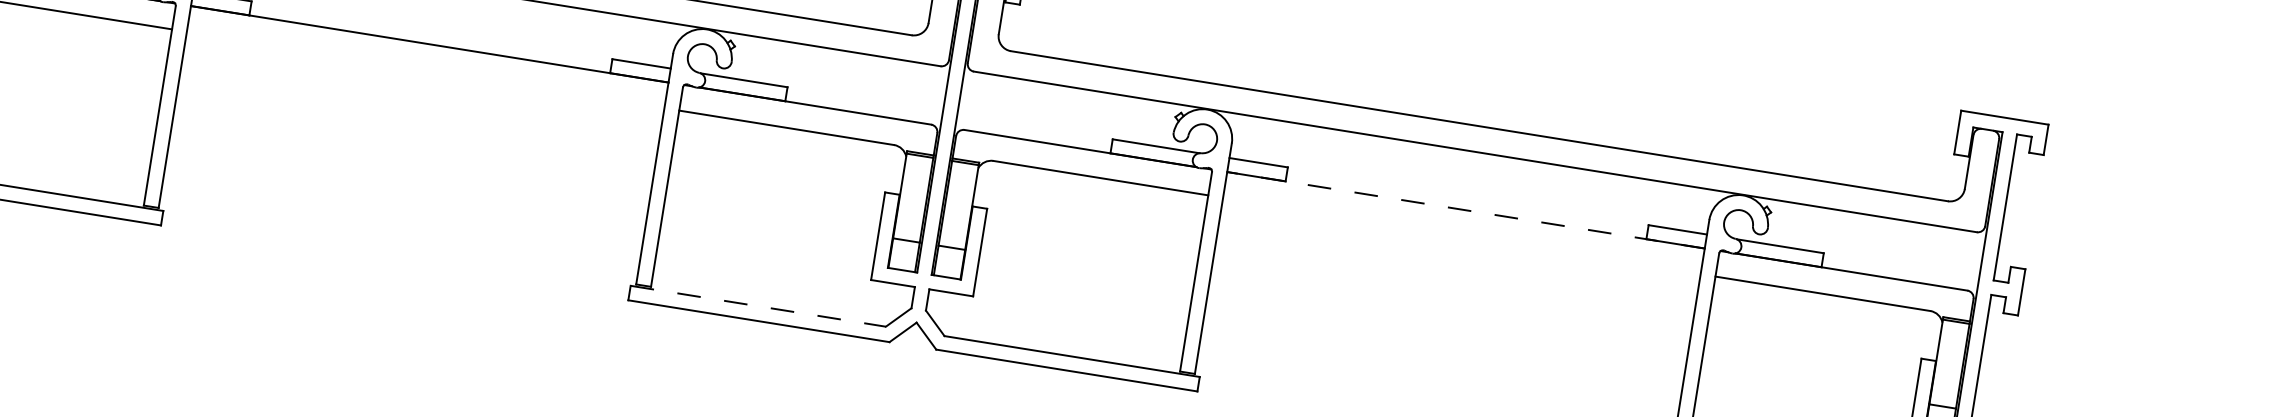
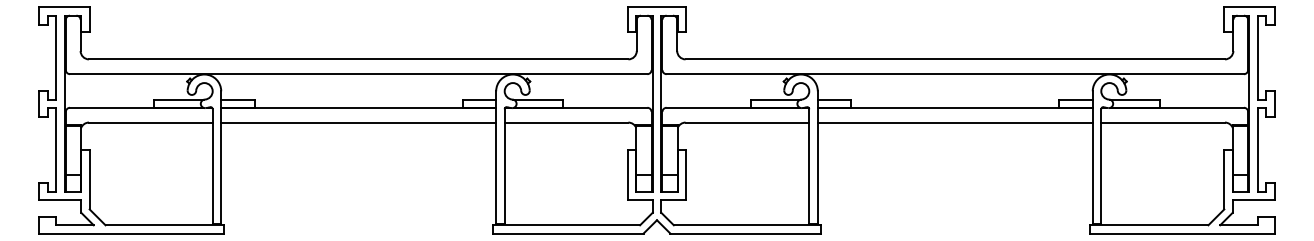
line: (425, 69) -> (358, 122), added
line: (1464, 209) -> (954, 107), dashed -> solid
line: (1460, 235) -> (954, 122), added
line: (759, 306) -> (567, 225), dashed -> solid

